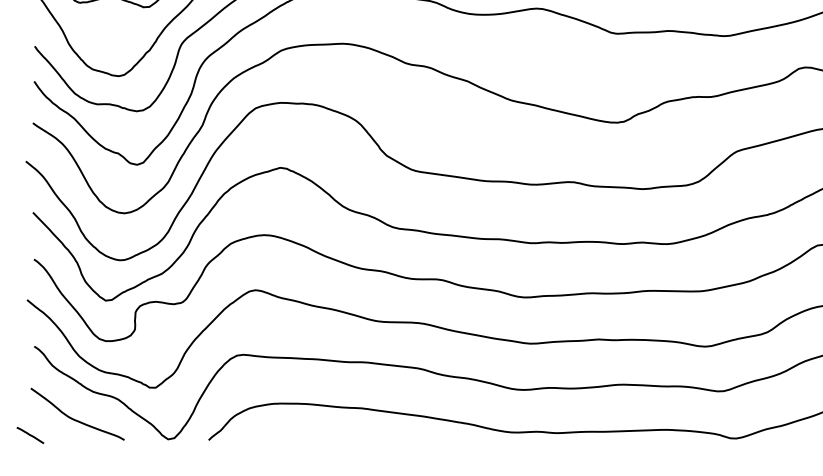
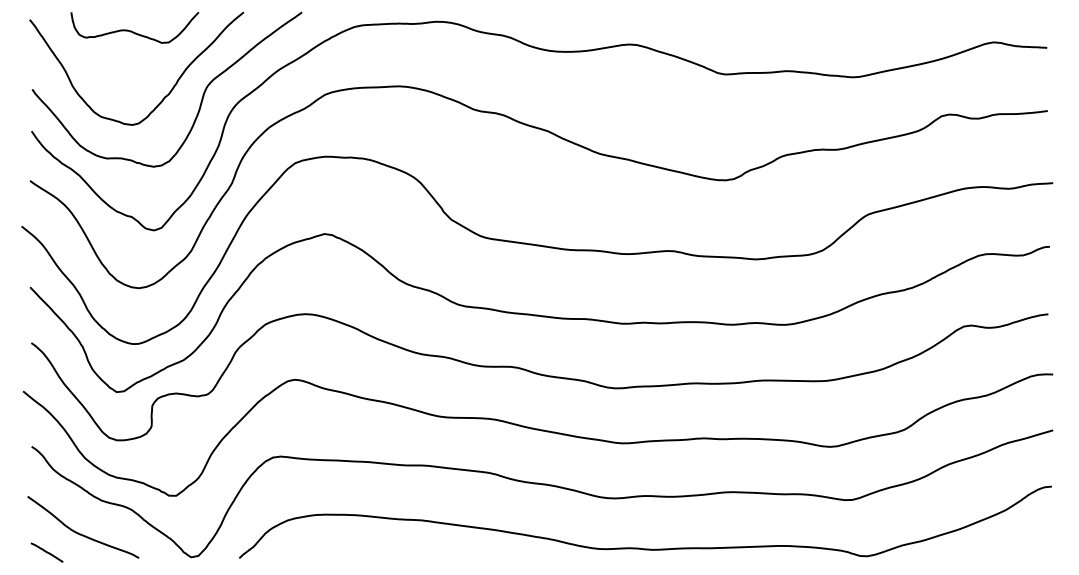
line: (29, 435) -> (46, 552), moved

